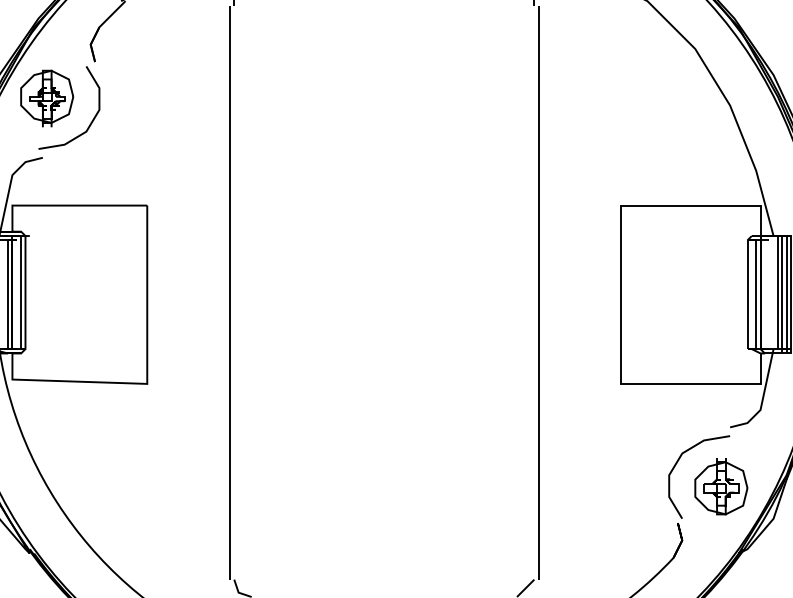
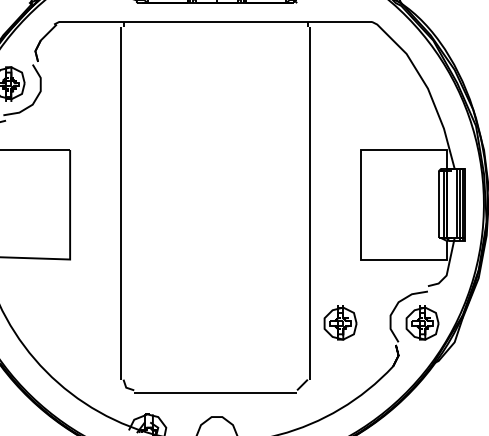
part: (587, 486) -> (340, 322), added

